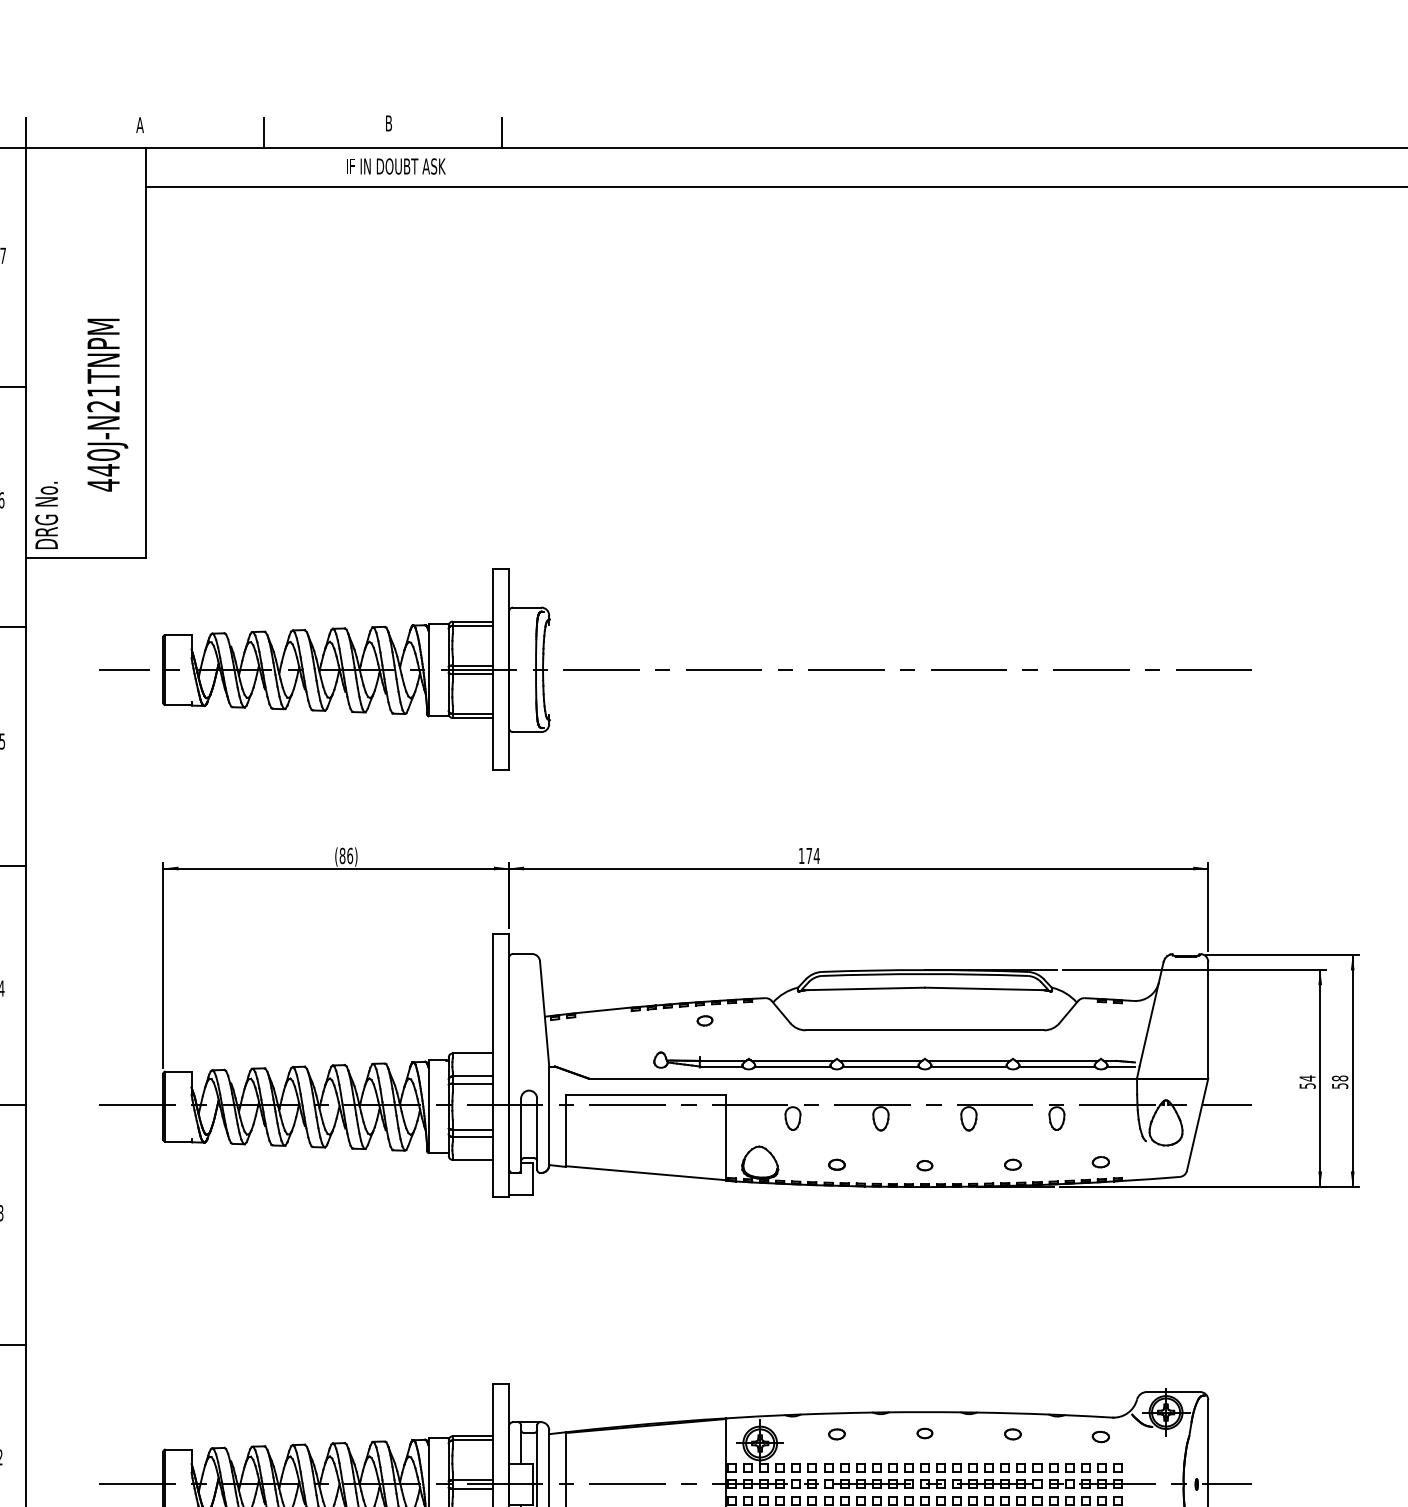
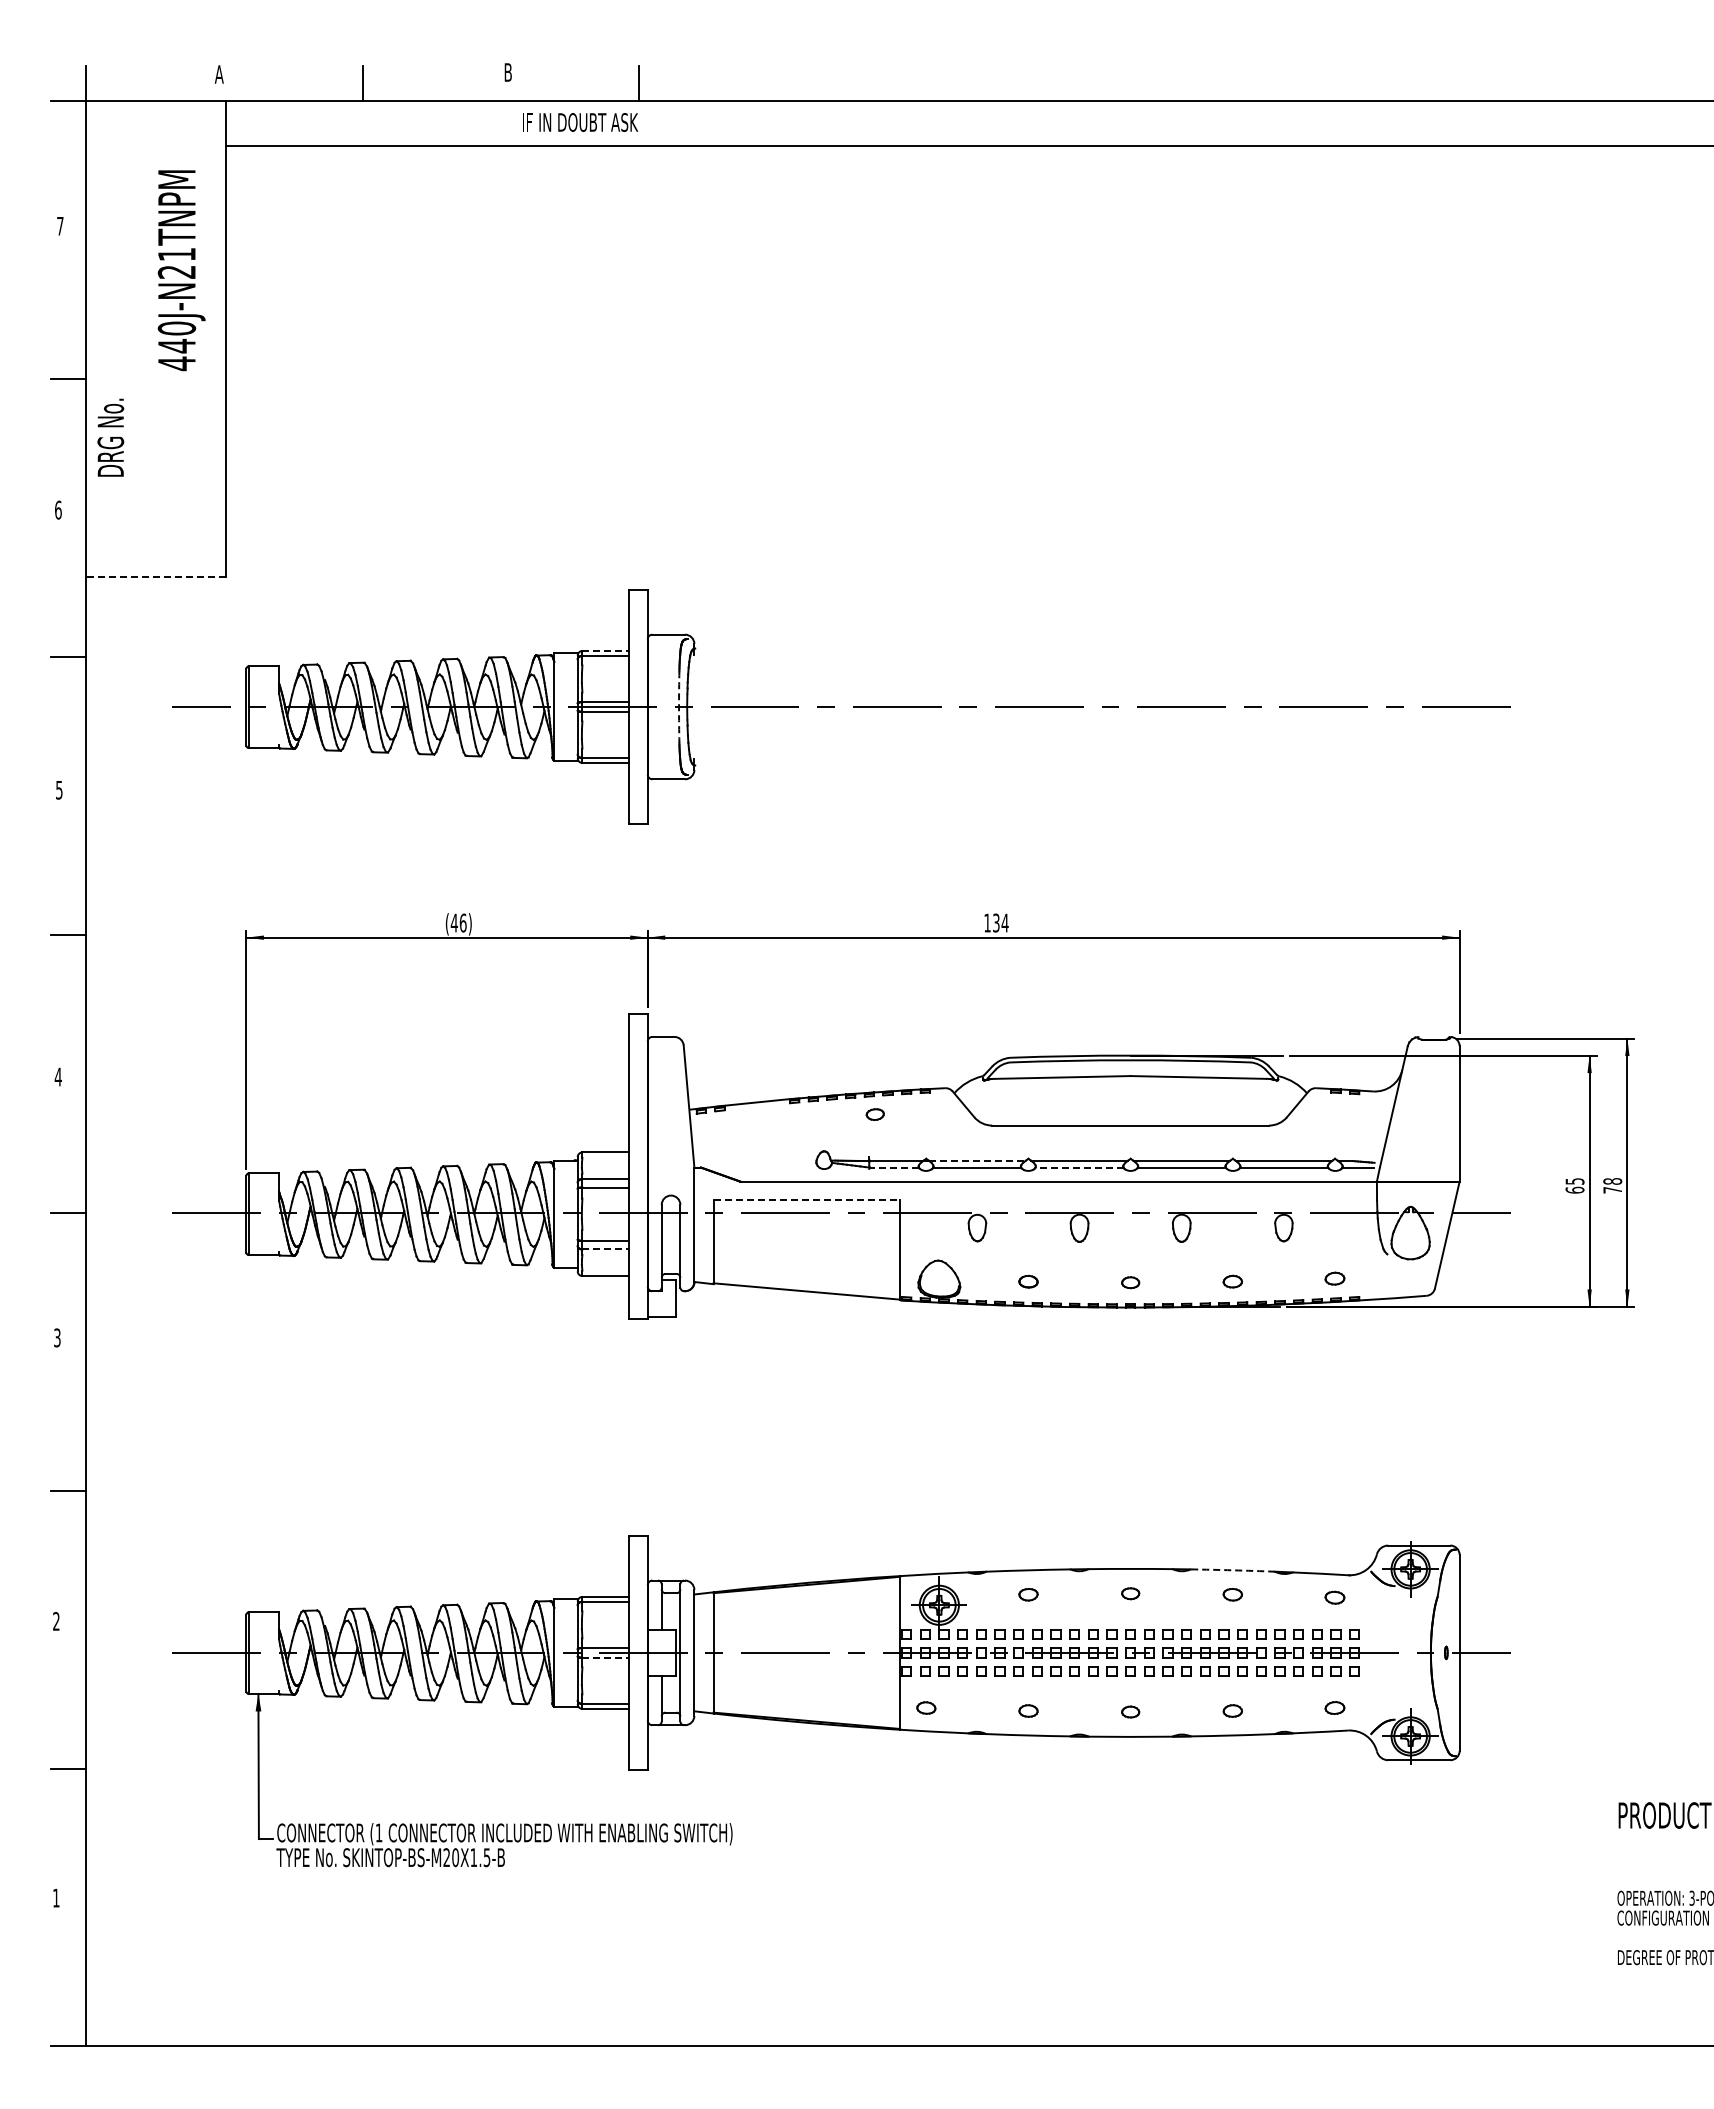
text: (396, 166) -> (580, 122), moved
text: (107, 405) -> (181, 270), moved
text: (46, 515) -> (110, 437), moved
line: (86, 557) -> (156, 576), solid -> dashed
line: (473, 621) -> (606, 650), solid -> dashed
arc: (536, 669) -> (679, 706), solid -> dashed
text: (341, 855) -> (453, 922), (86) -> (46)
text: (809, 855) -> (996, 922), 174 -> 134
line: (793, 1061) -> (977, 1161), solid -> dashed
line: (721, 1066) -> (894, 1167), solid -> dashed
line: (880, 1066) -> (1079, 1167), solid -> dashed
text: (1307, 1081) -> (1574, 1185), 54 -> 65
text: (1339, 1086) -> (1612, 1190), 58 -> 78
line: (646, 1094) -> (807, 1200), solid -> dashed
line: (473, 1137) -> (606, 1249), solid -> dashed
arc: (1012, 1413) -> (1232, 1570), solid -> dashed
line: (473, 1488) -> (606, 1657), solid -> dashed

